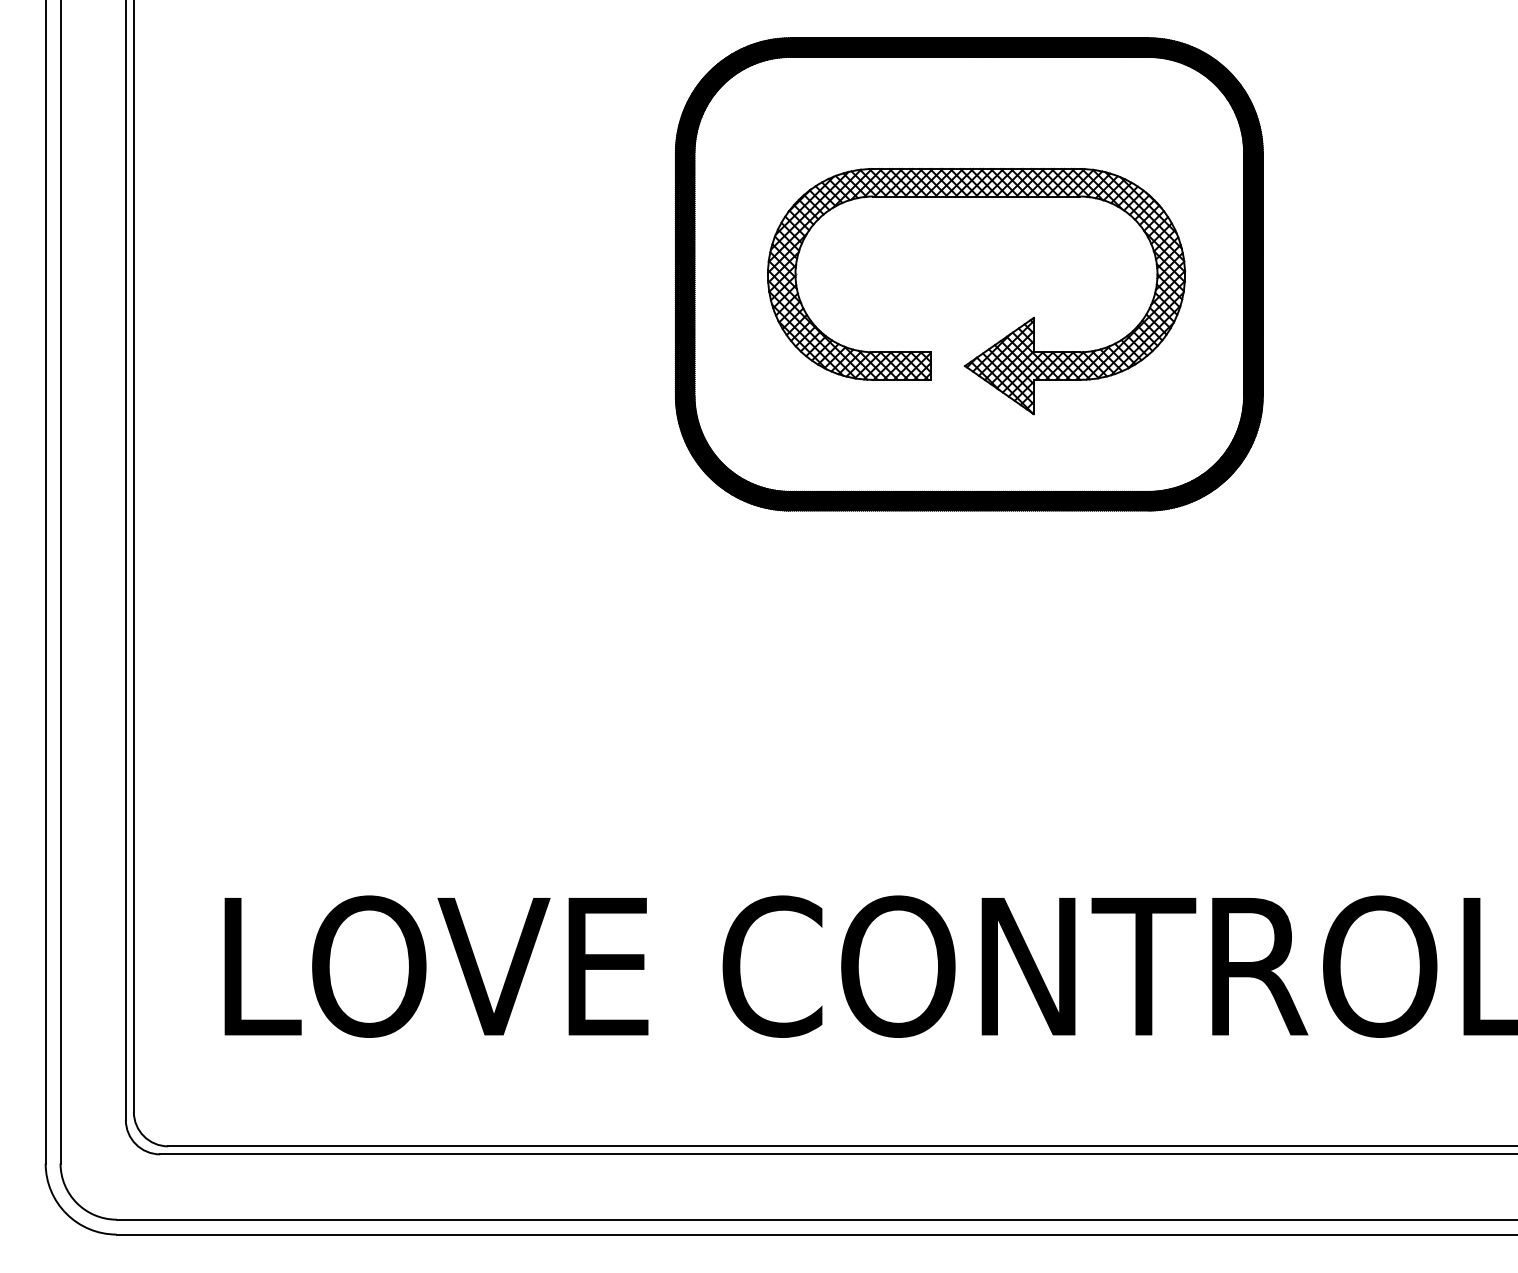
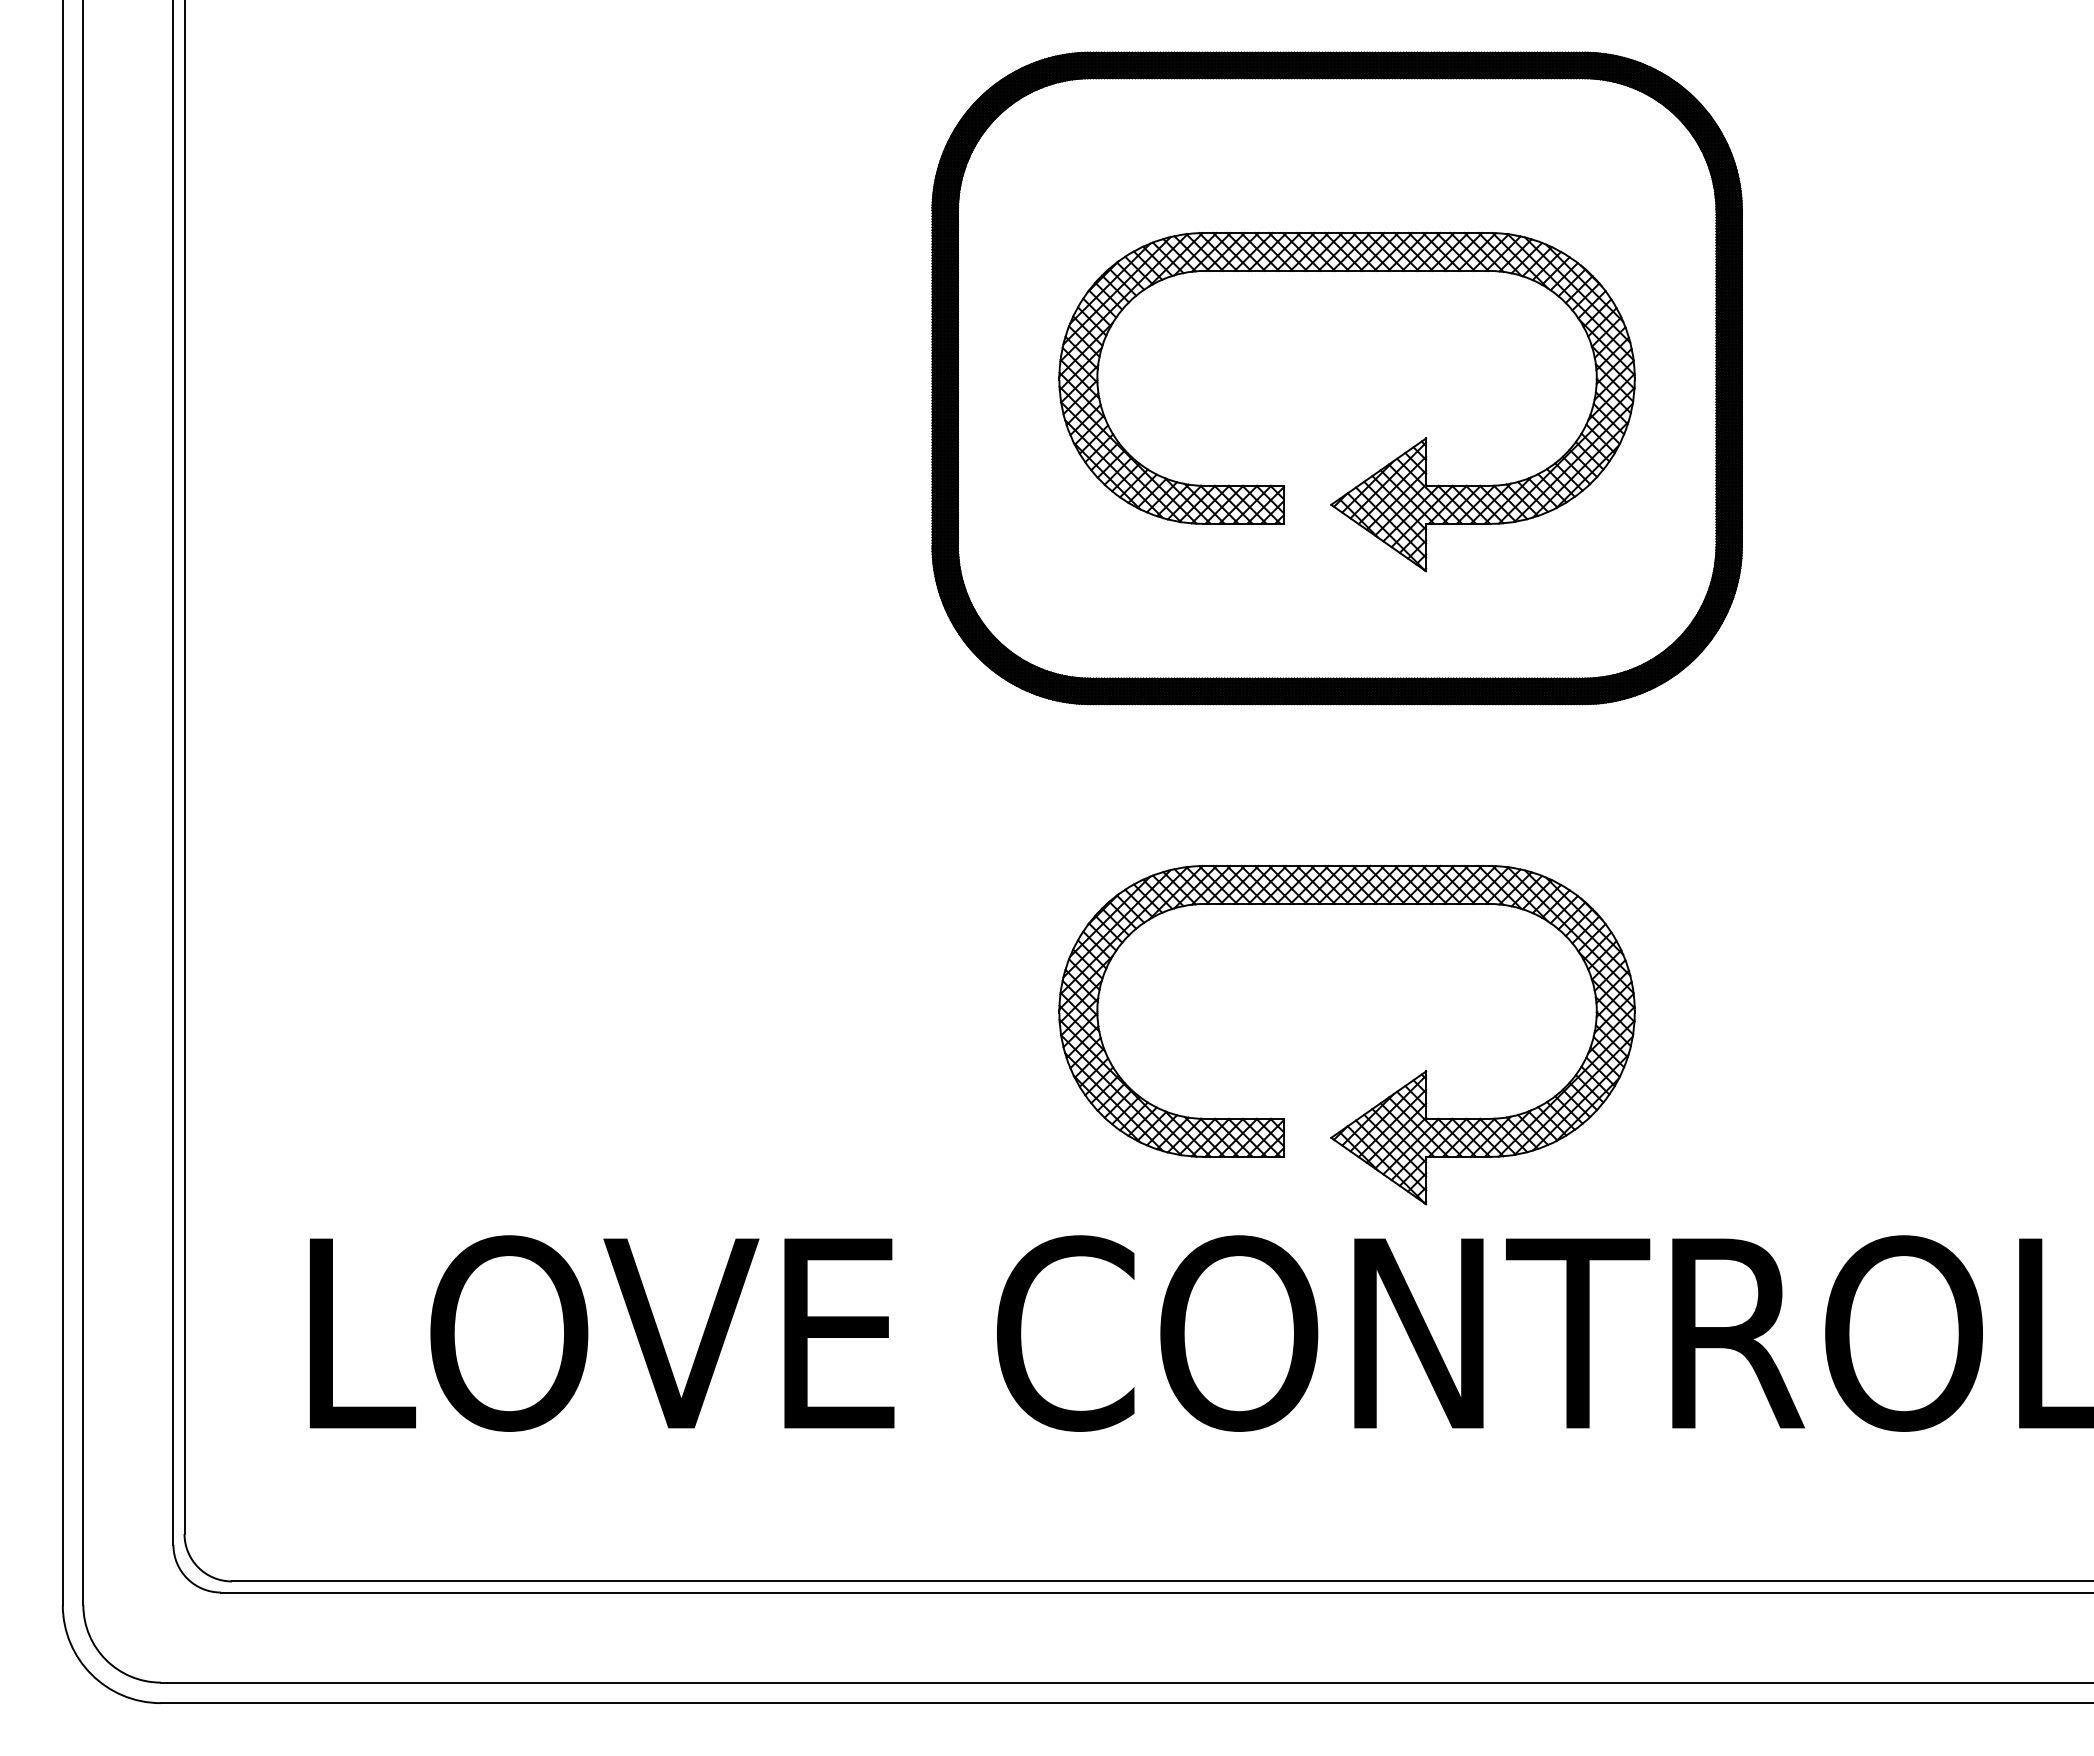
part: (1009, 792) -> (1392, 1093), added

